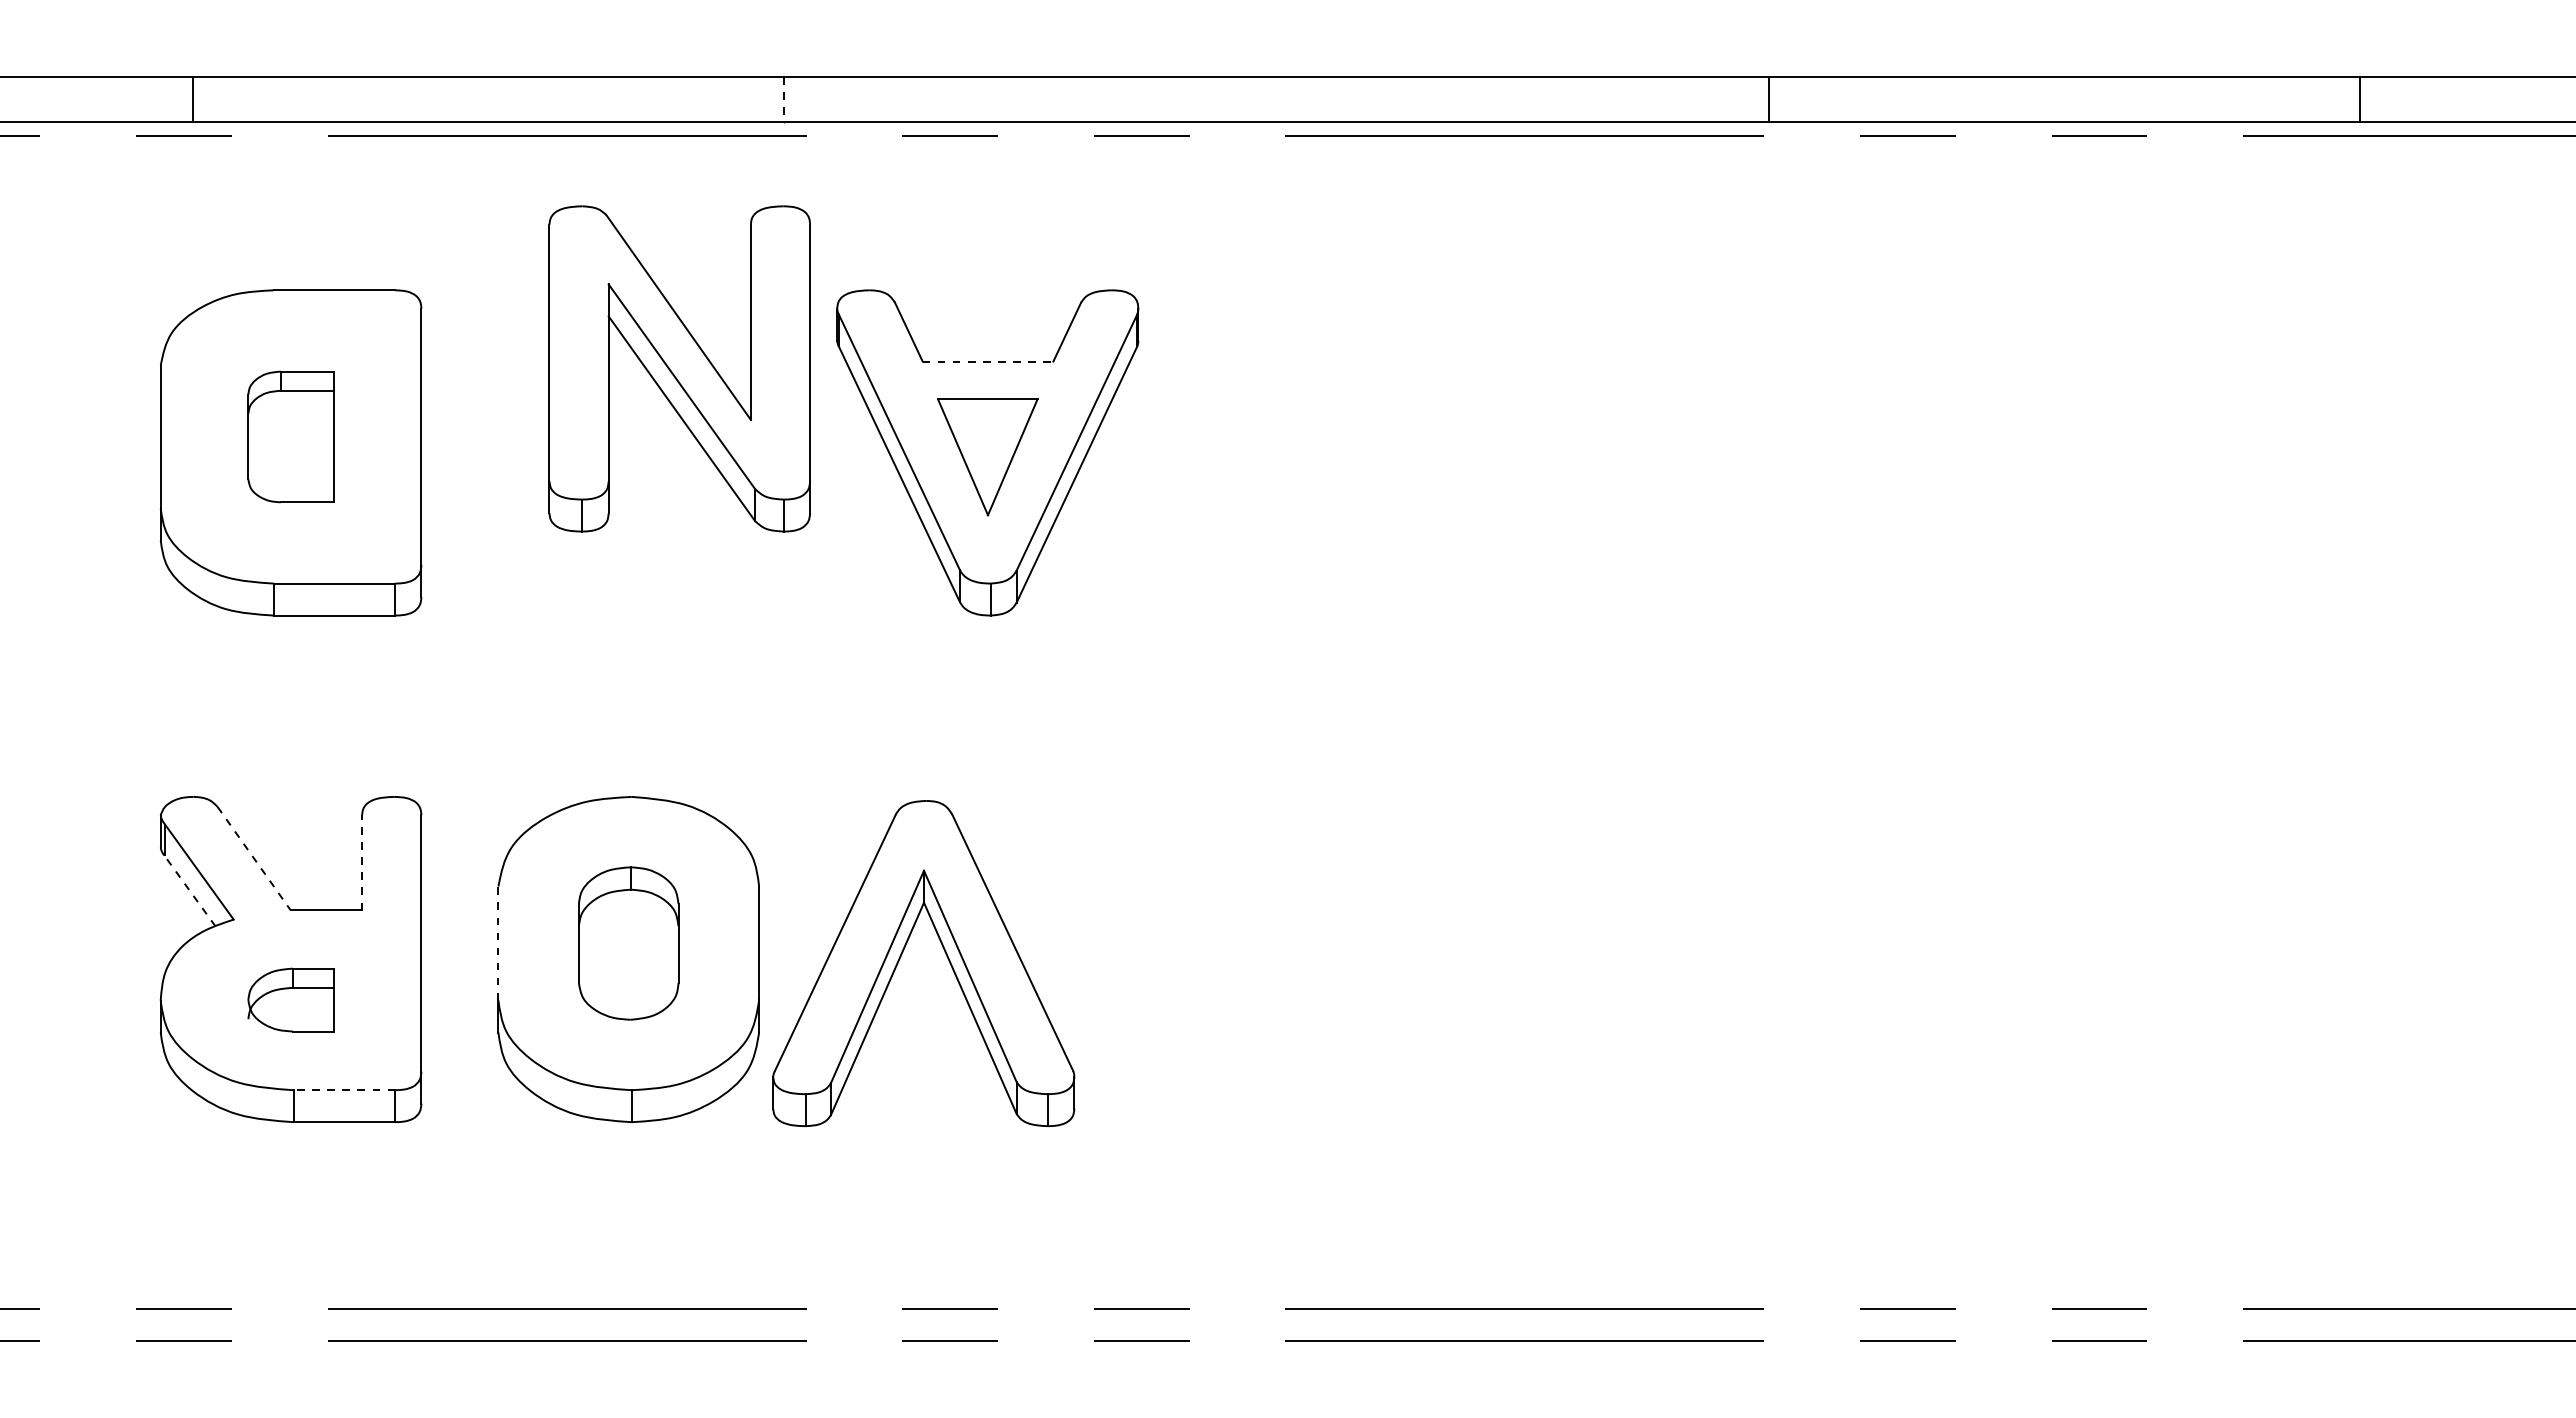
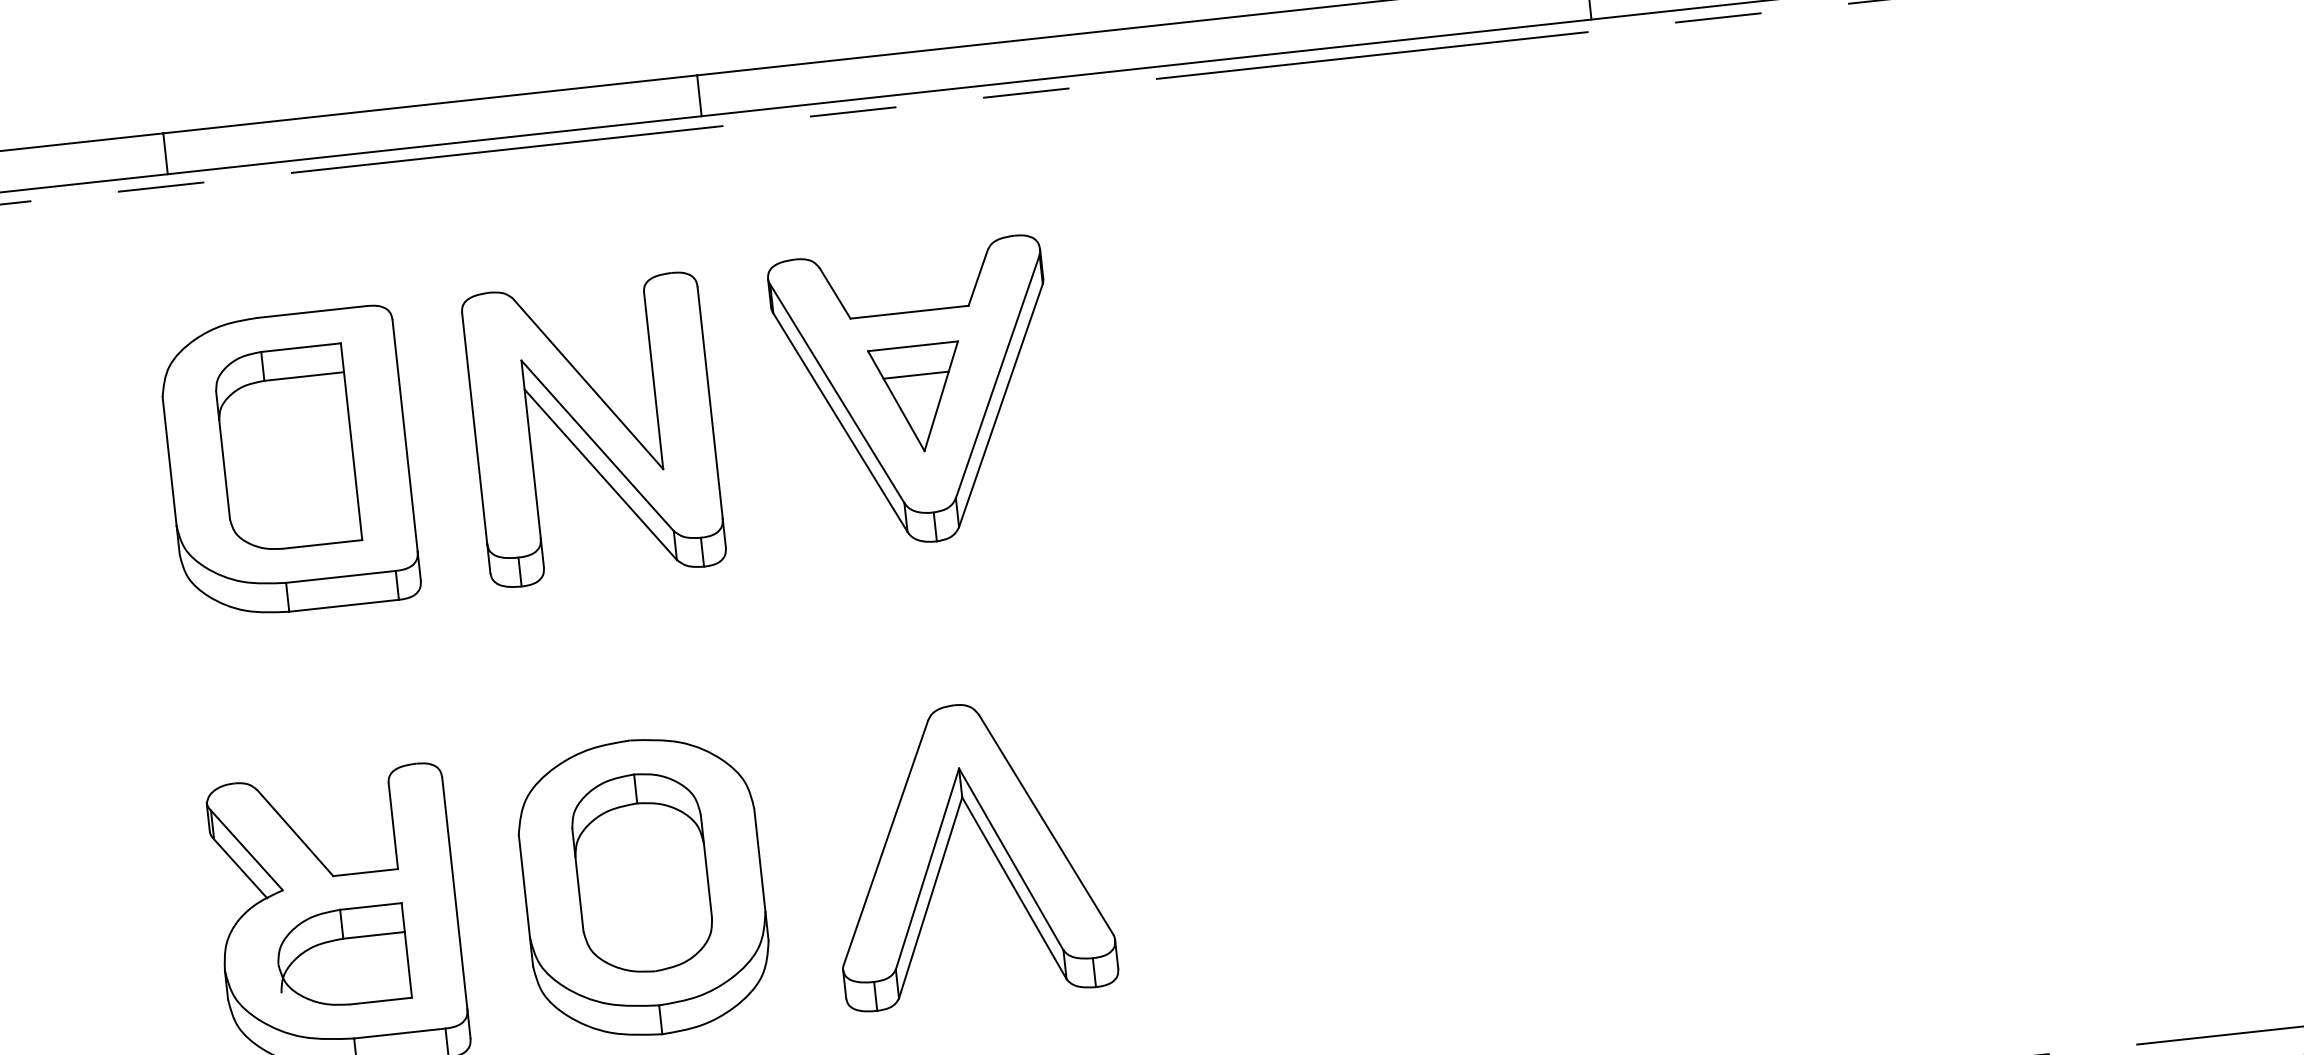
line: (783, 99) -> (699, 95), dashed -> solid
line: (988, 361) -> (909, 312), dashed -> solid
part: (679, 368) -> (593, 429), moved
line: (987, 431) -> (915, 375), added
part: (290, 436) -> (286, 448), size x1.67
line: (254, 858) -> (295, 833), dashed -> solid
line: (362, 862) -> (393, 826), dashed -> solid
line: (190, 891) -> (241, 869), dashed -> solid
line: (498, 943) -> (524, 885), dashed -> solid
part: (628, 943) -> (641, 873), size x1.43
part: (903, 952) -> (948, 844), moved
part: (290, 999) -> (342, 956), size x1.67
line: (344, 1090) -> (399, 1033), dashed -> solid

